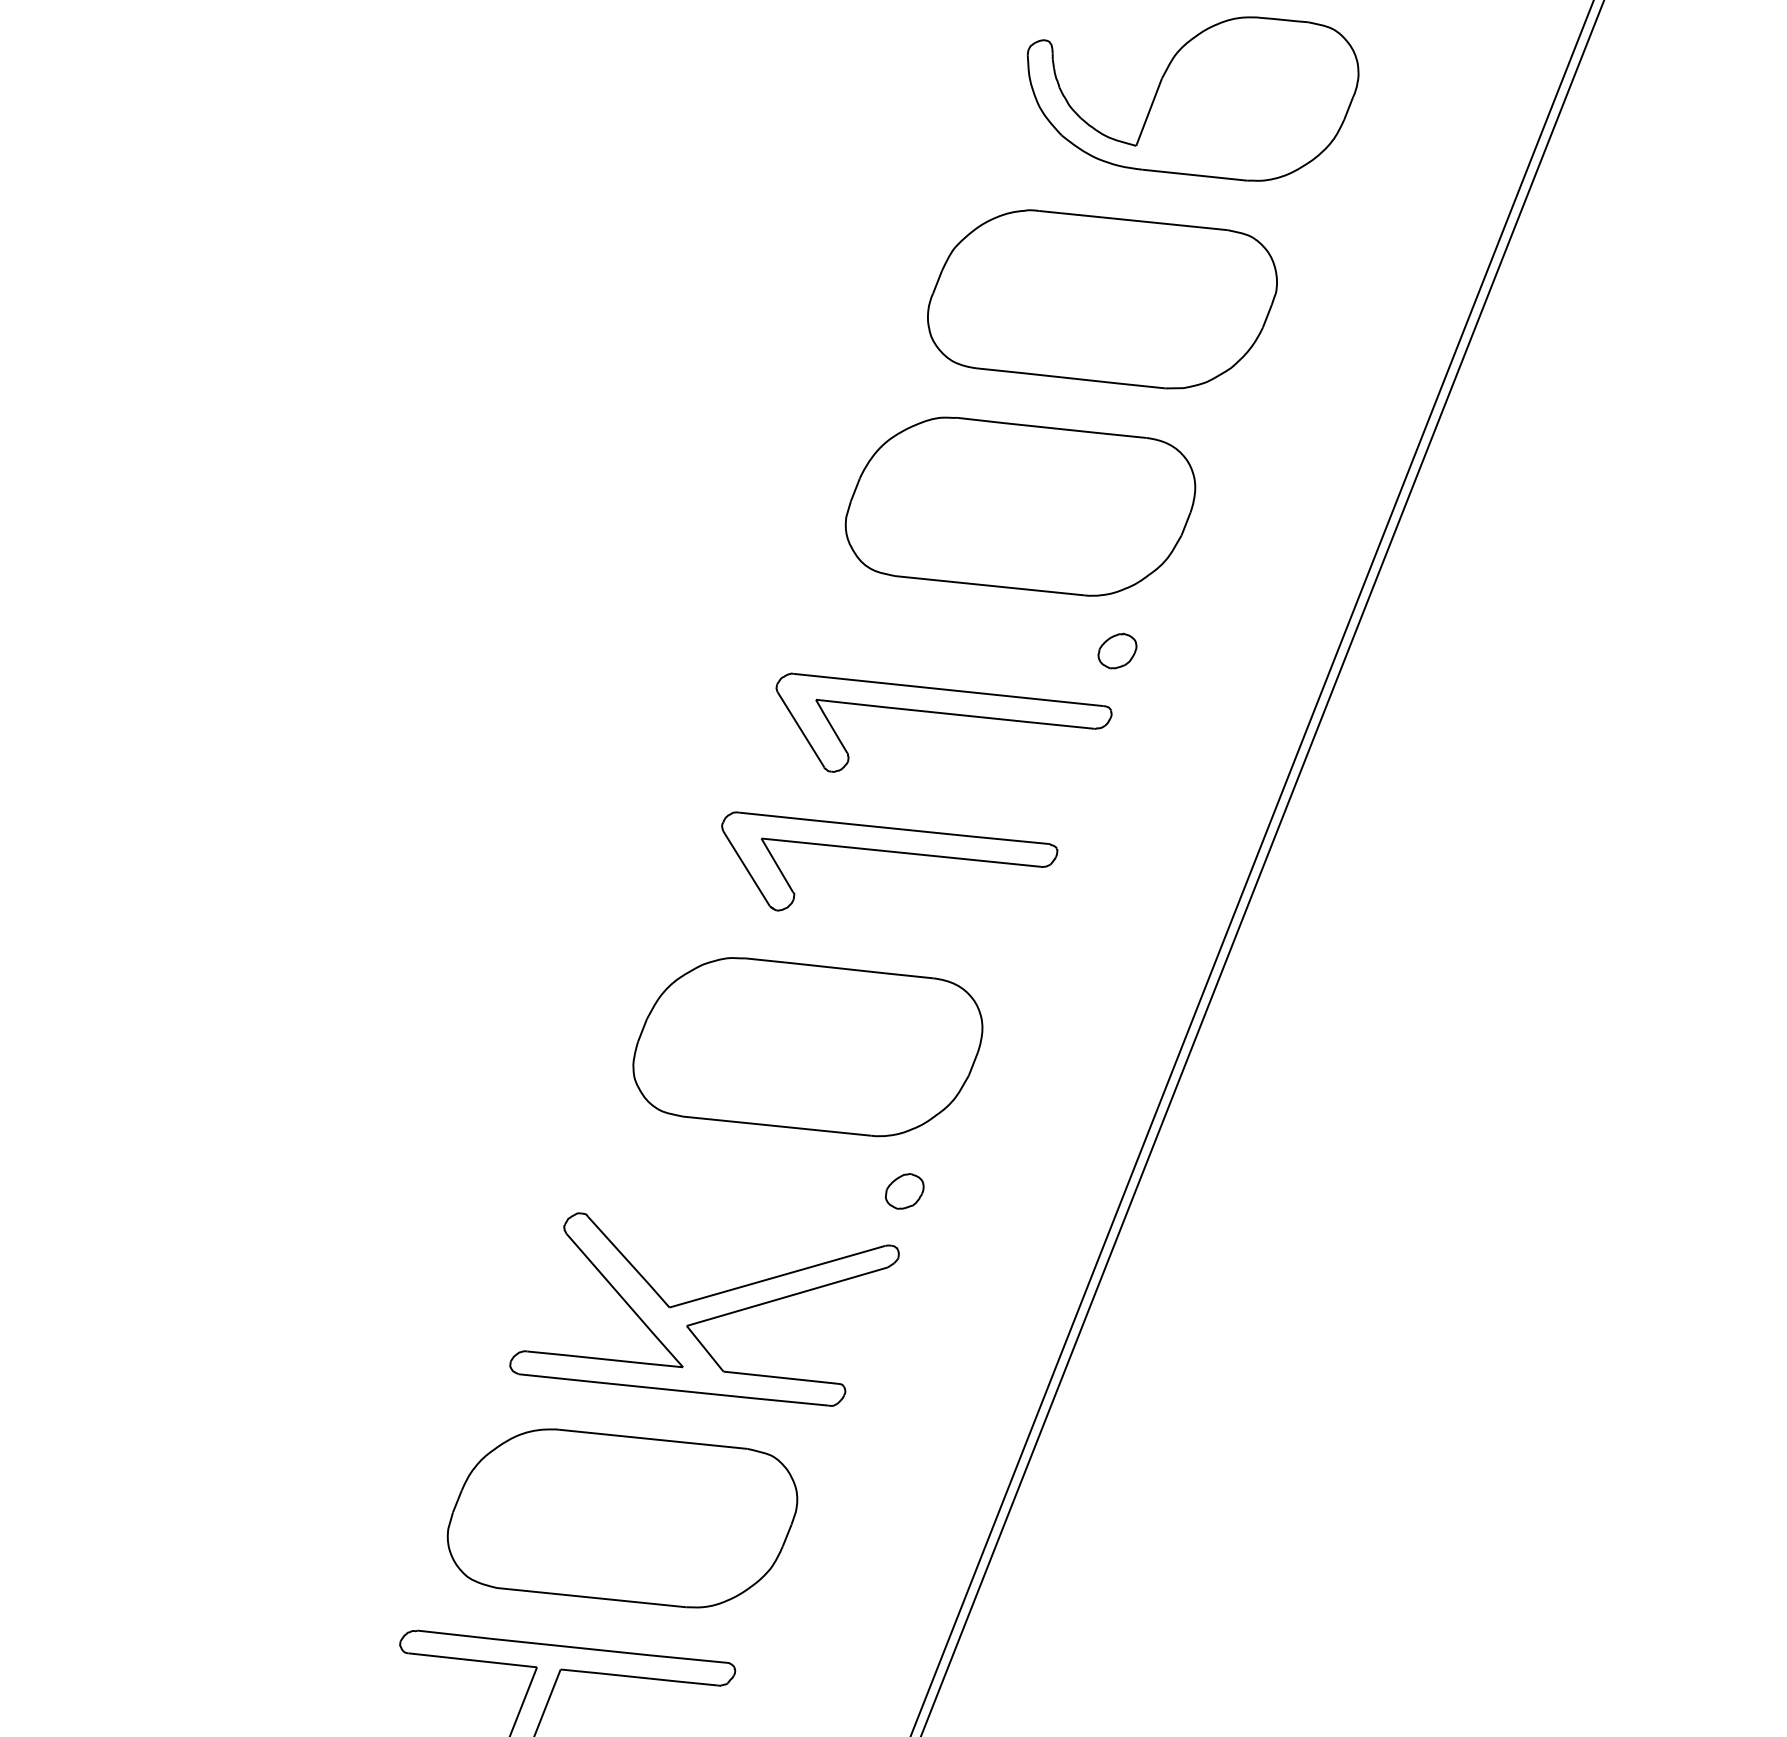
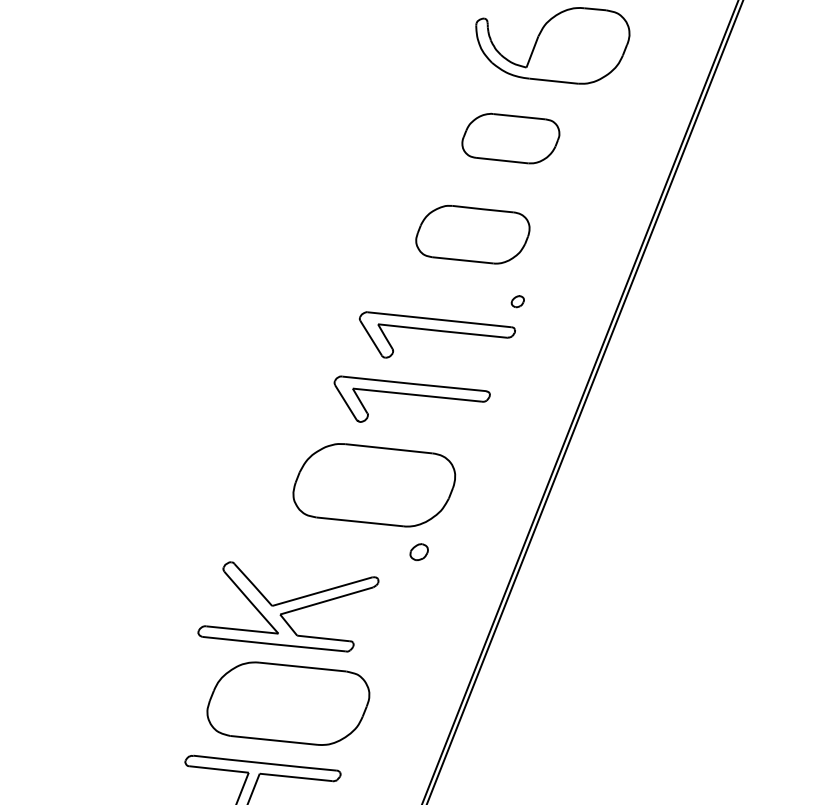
part: (1101, 298) -> (510, 138), size x0.6
part: (1019, 506) -> (472, 234), size x0.7
part: (1116, 650) -> (517, 301), size x0.7
part: (704, 1308) -> (288, 606), moved

